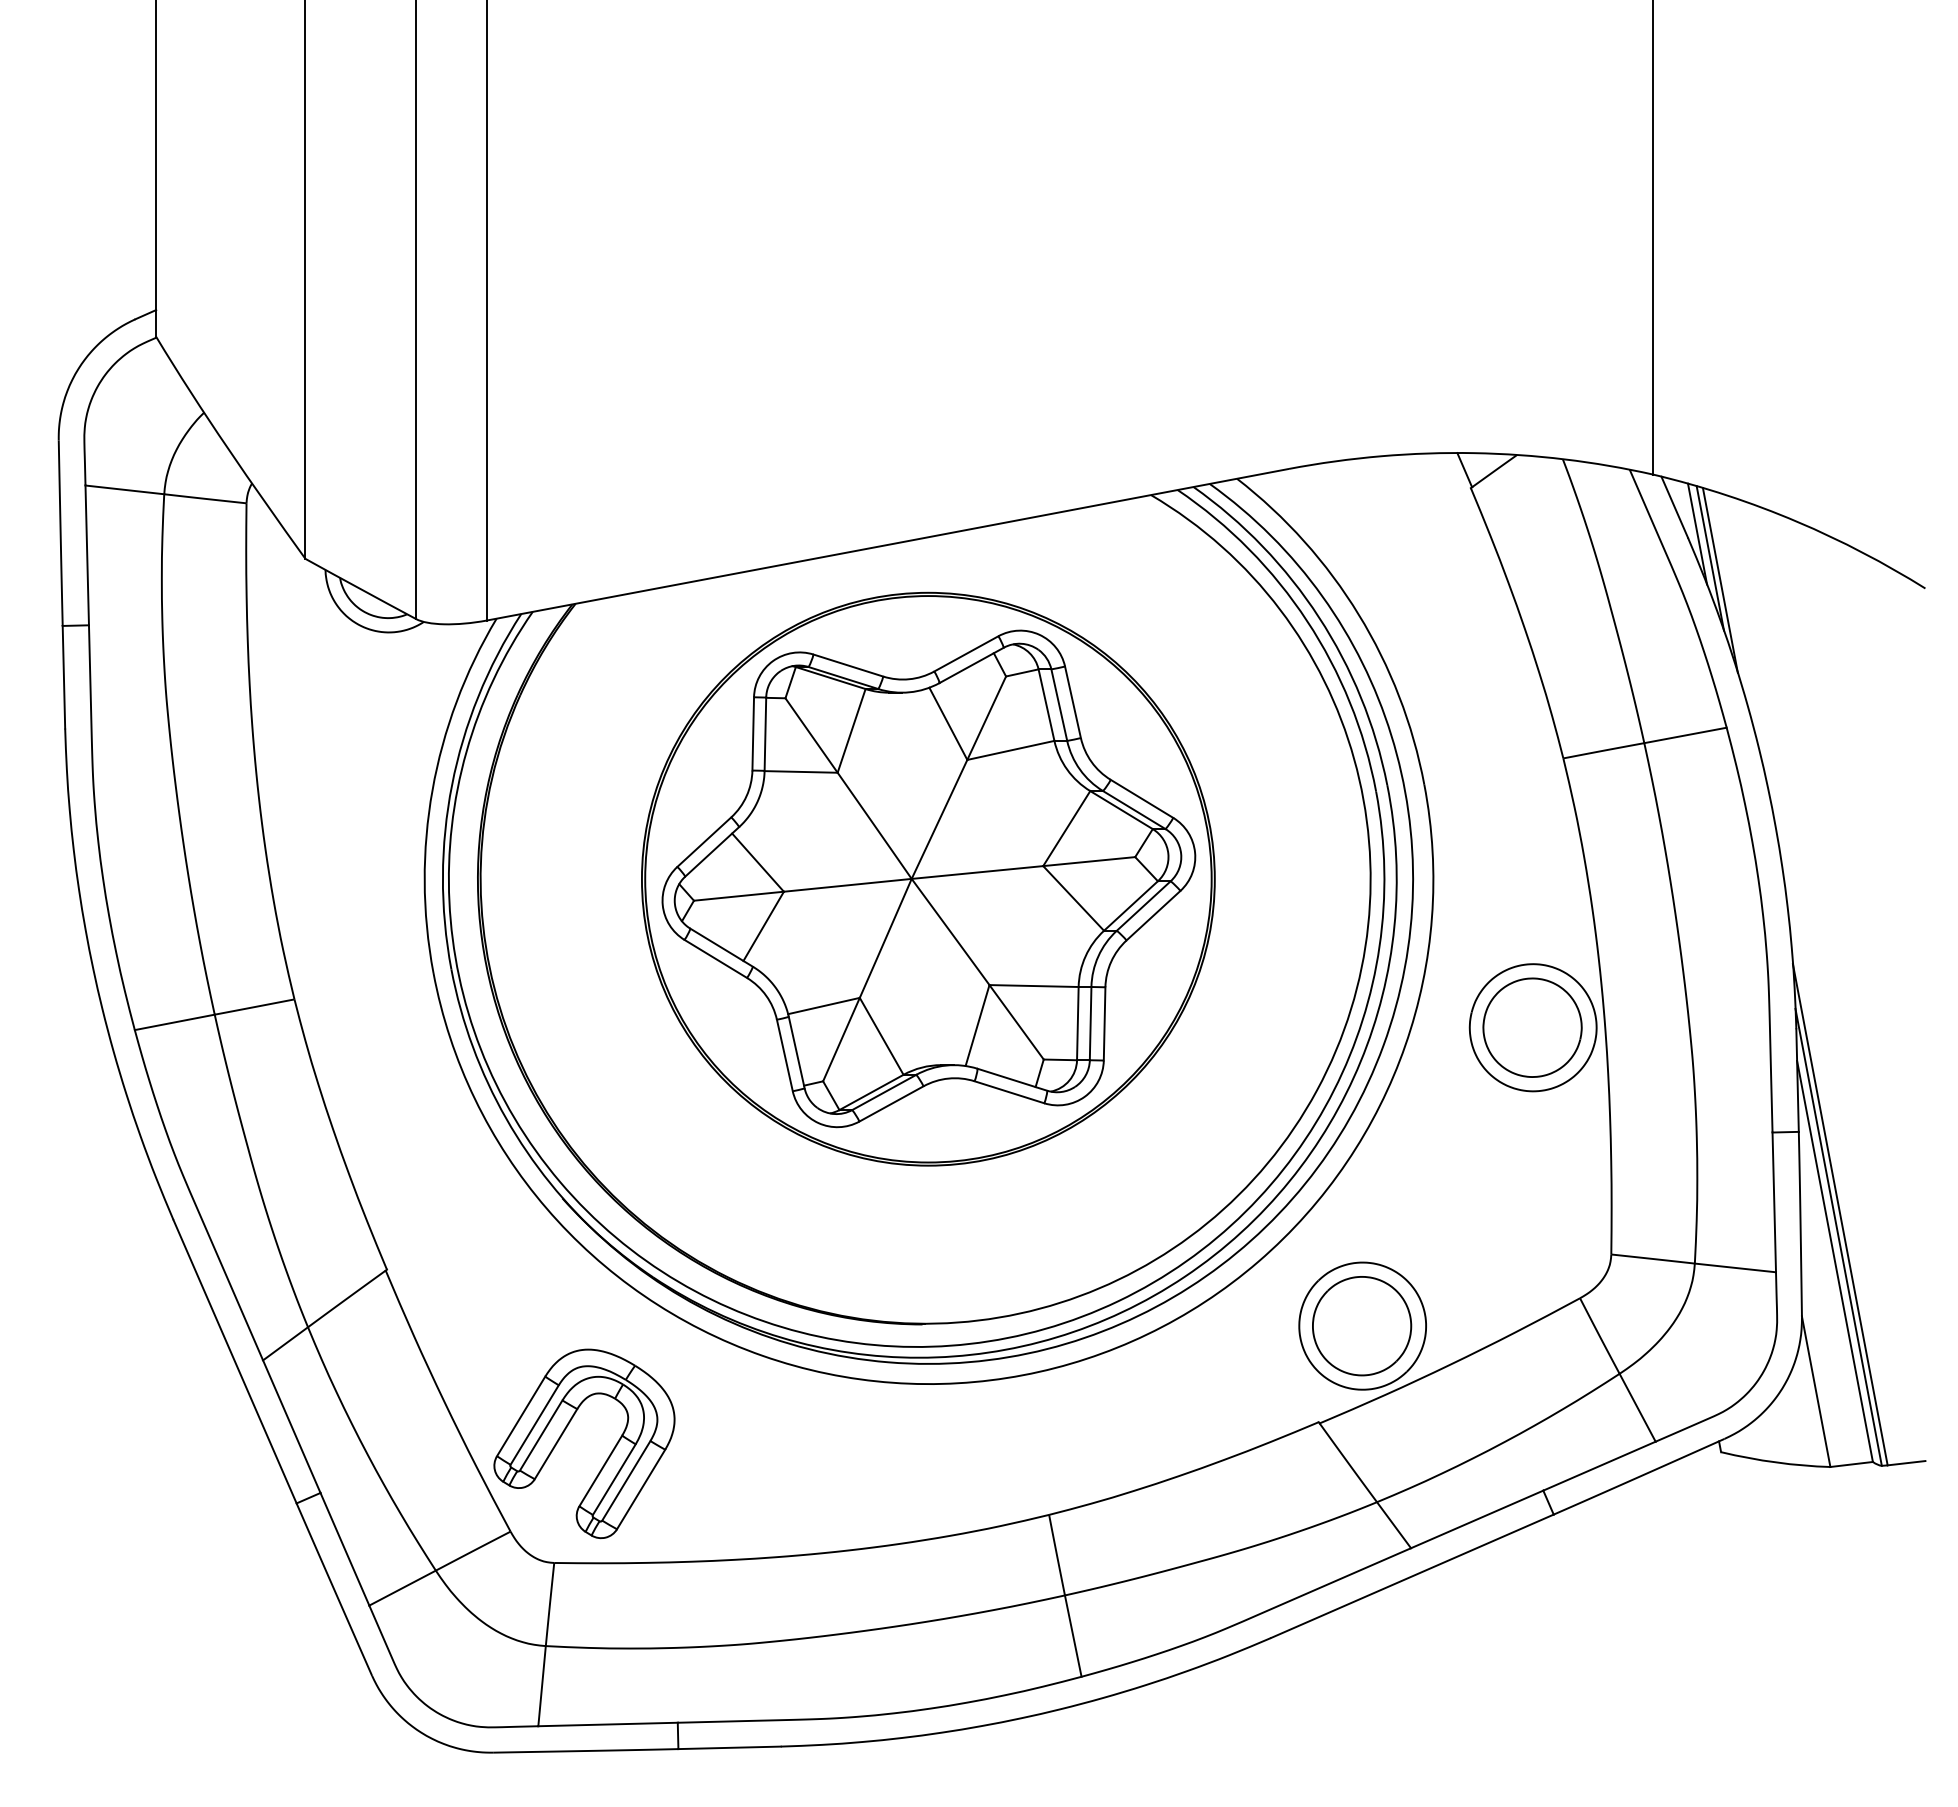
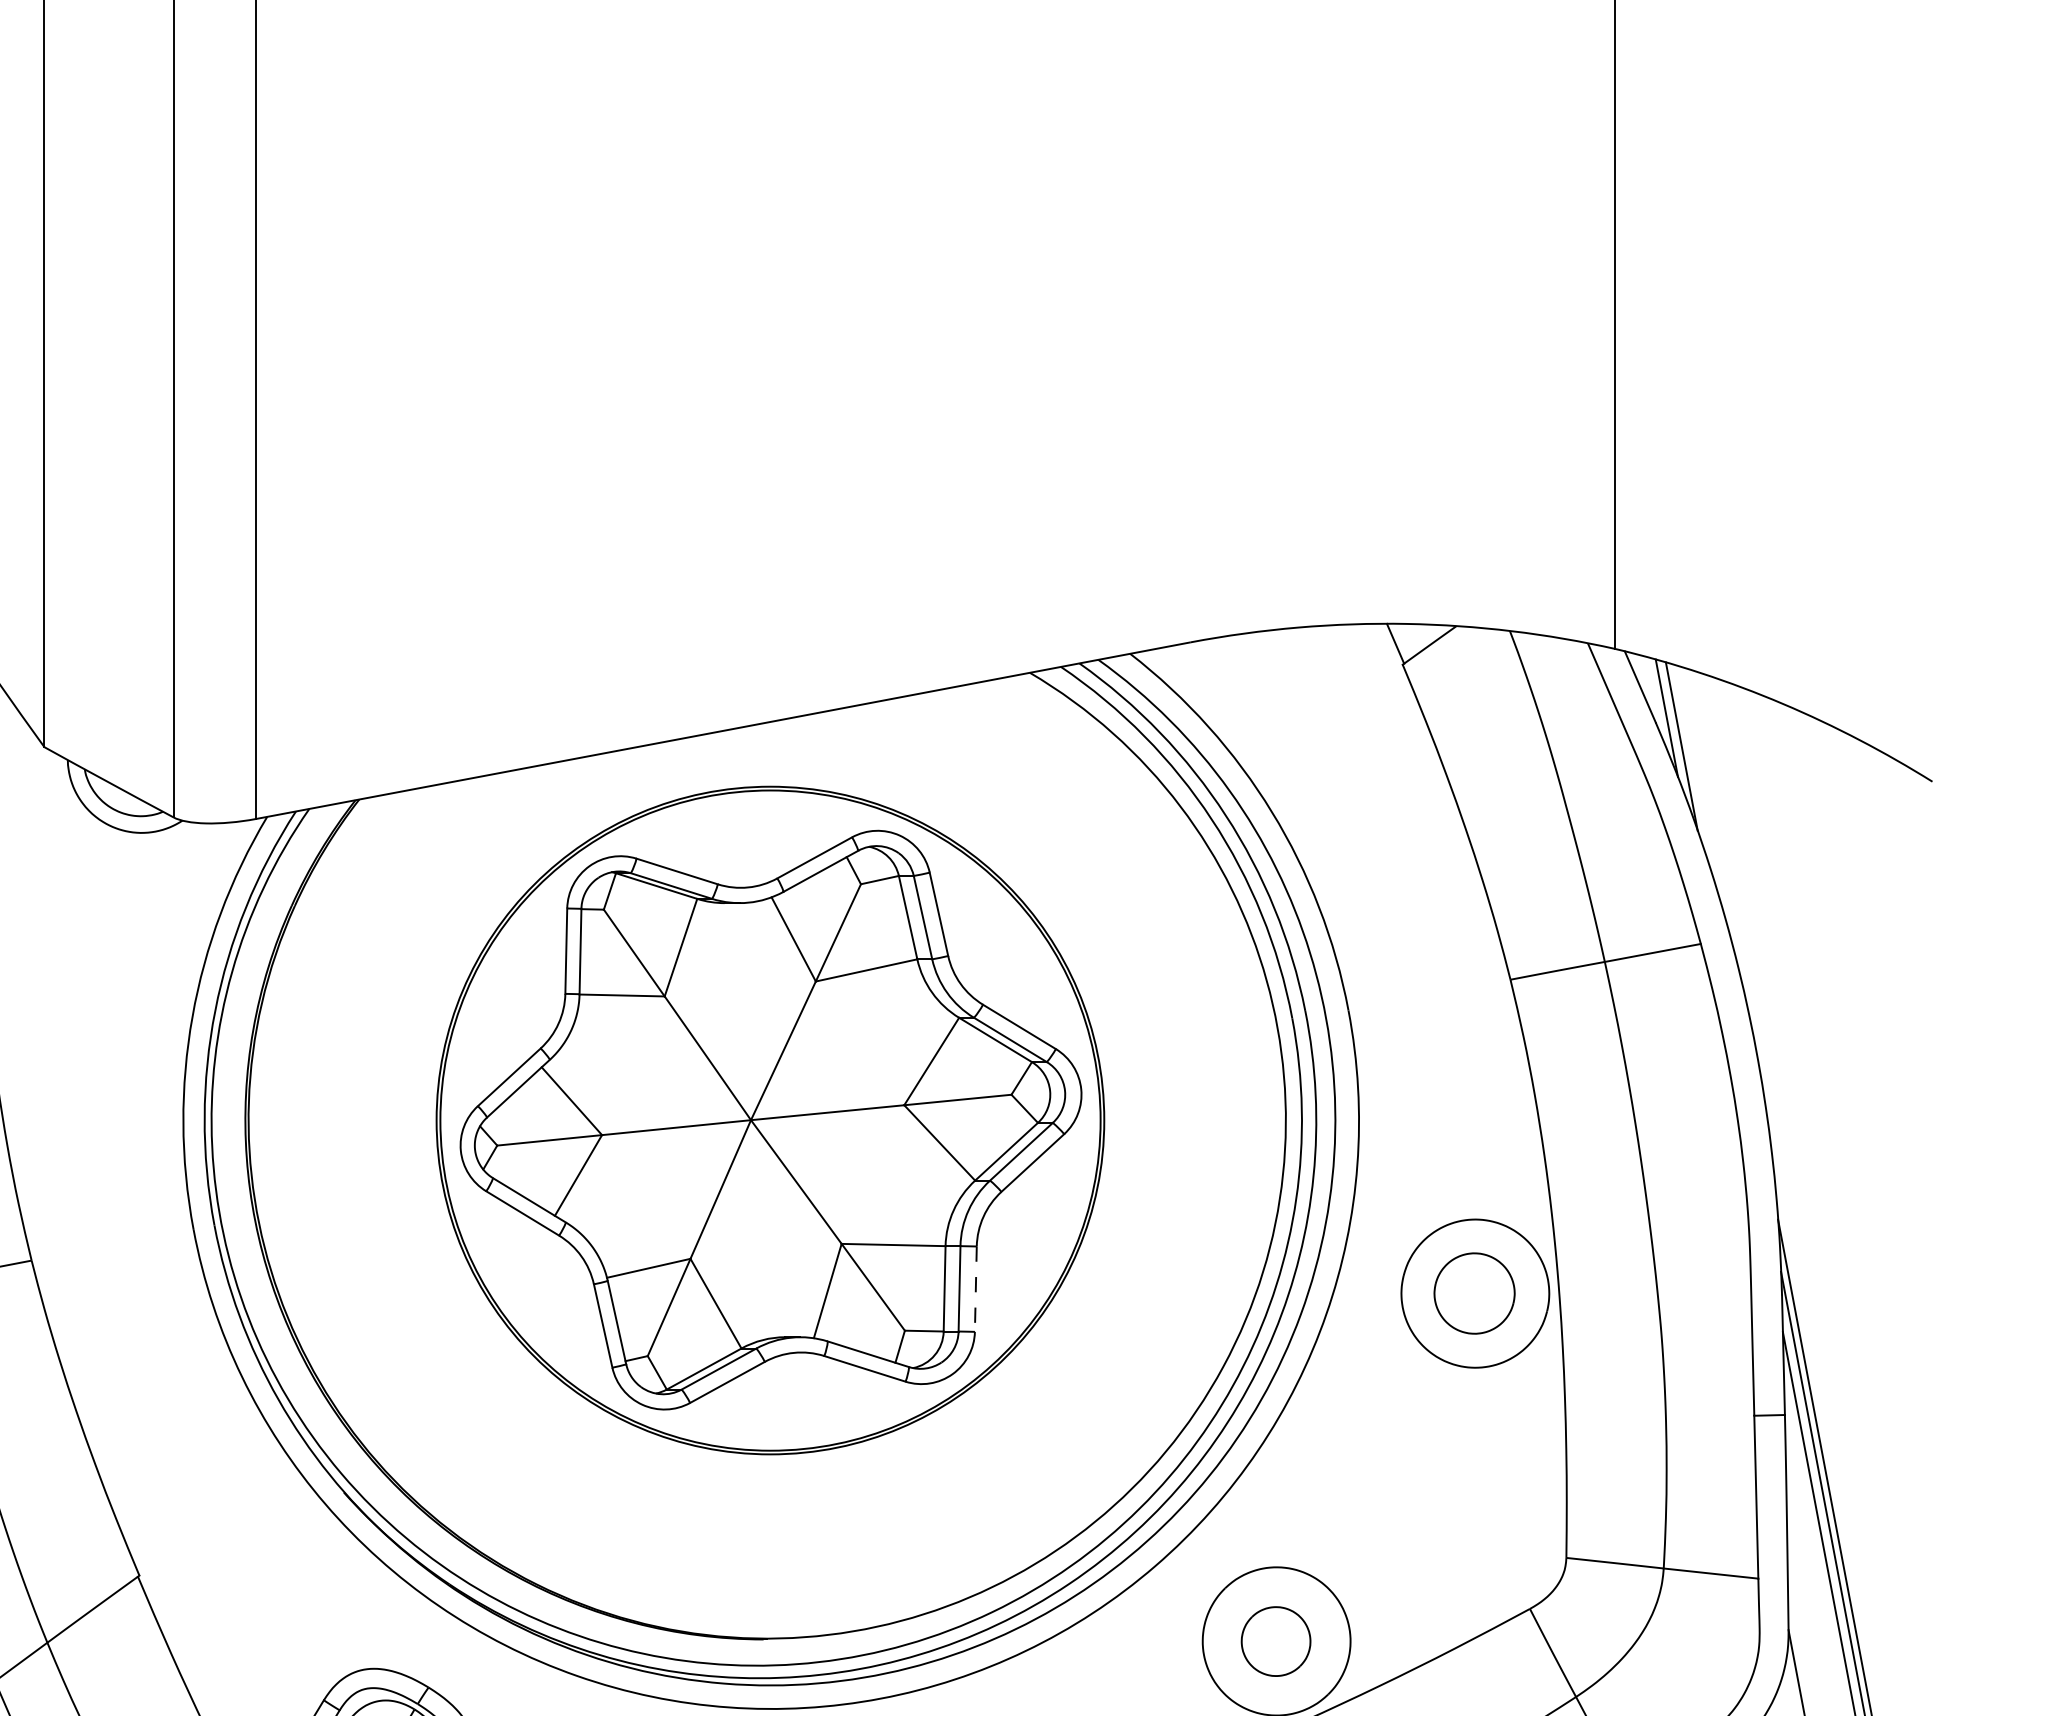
line: (1719, 580) -> (1692, 772), removed
line: (1104, 1023) -> (975, 1288), solid -> dashed
part: (1532, 1027) -> (1474, 1293), size x0.7
part: (1362, 1326) -> (1276, 1641), size x0.6

